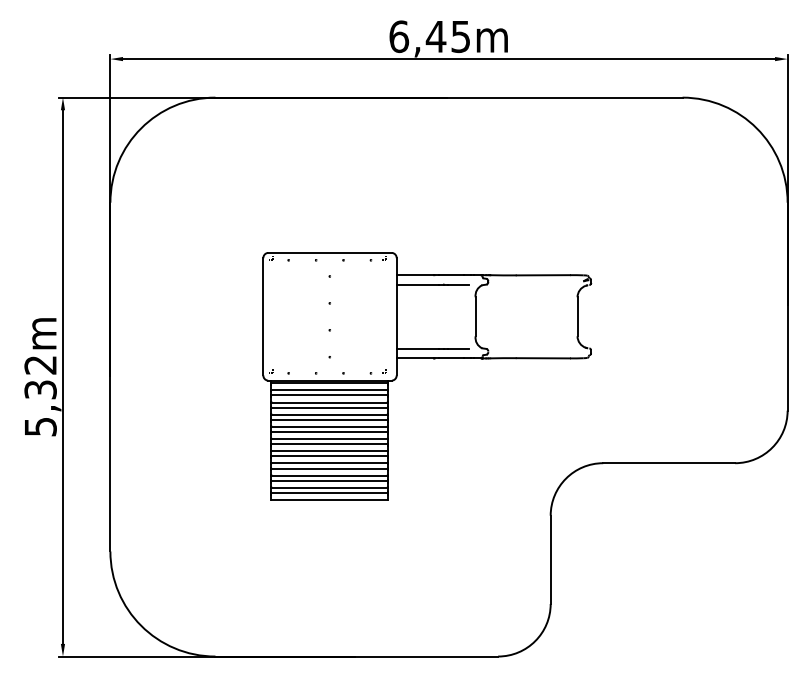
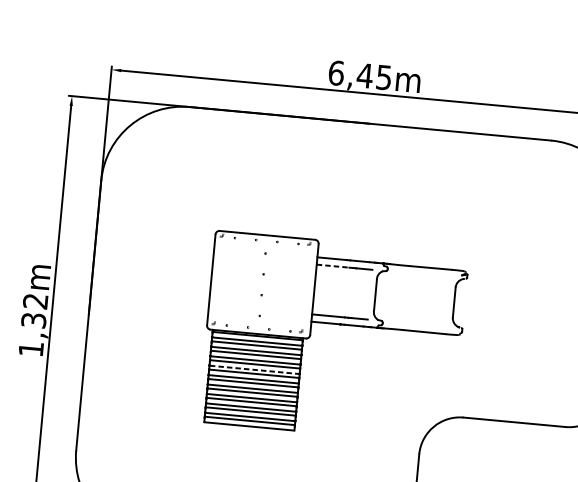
line: (418, 284) -> (333, 266), solid -> dashed
line: (329, 426) -> (254, 369), solid -> dashed
text: (40, 427) -> (31, 349), 5,32m -> 1,32m

